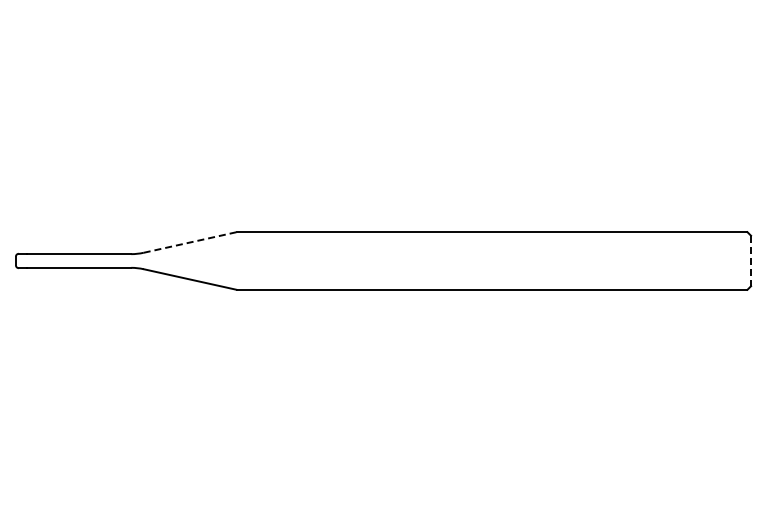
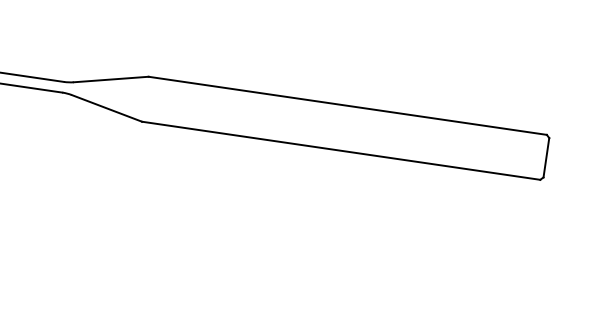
line: (190, 242) -> (111, 79), dashed -> solid
line: (751, 261) -> (546, 158), dashed -> solid

